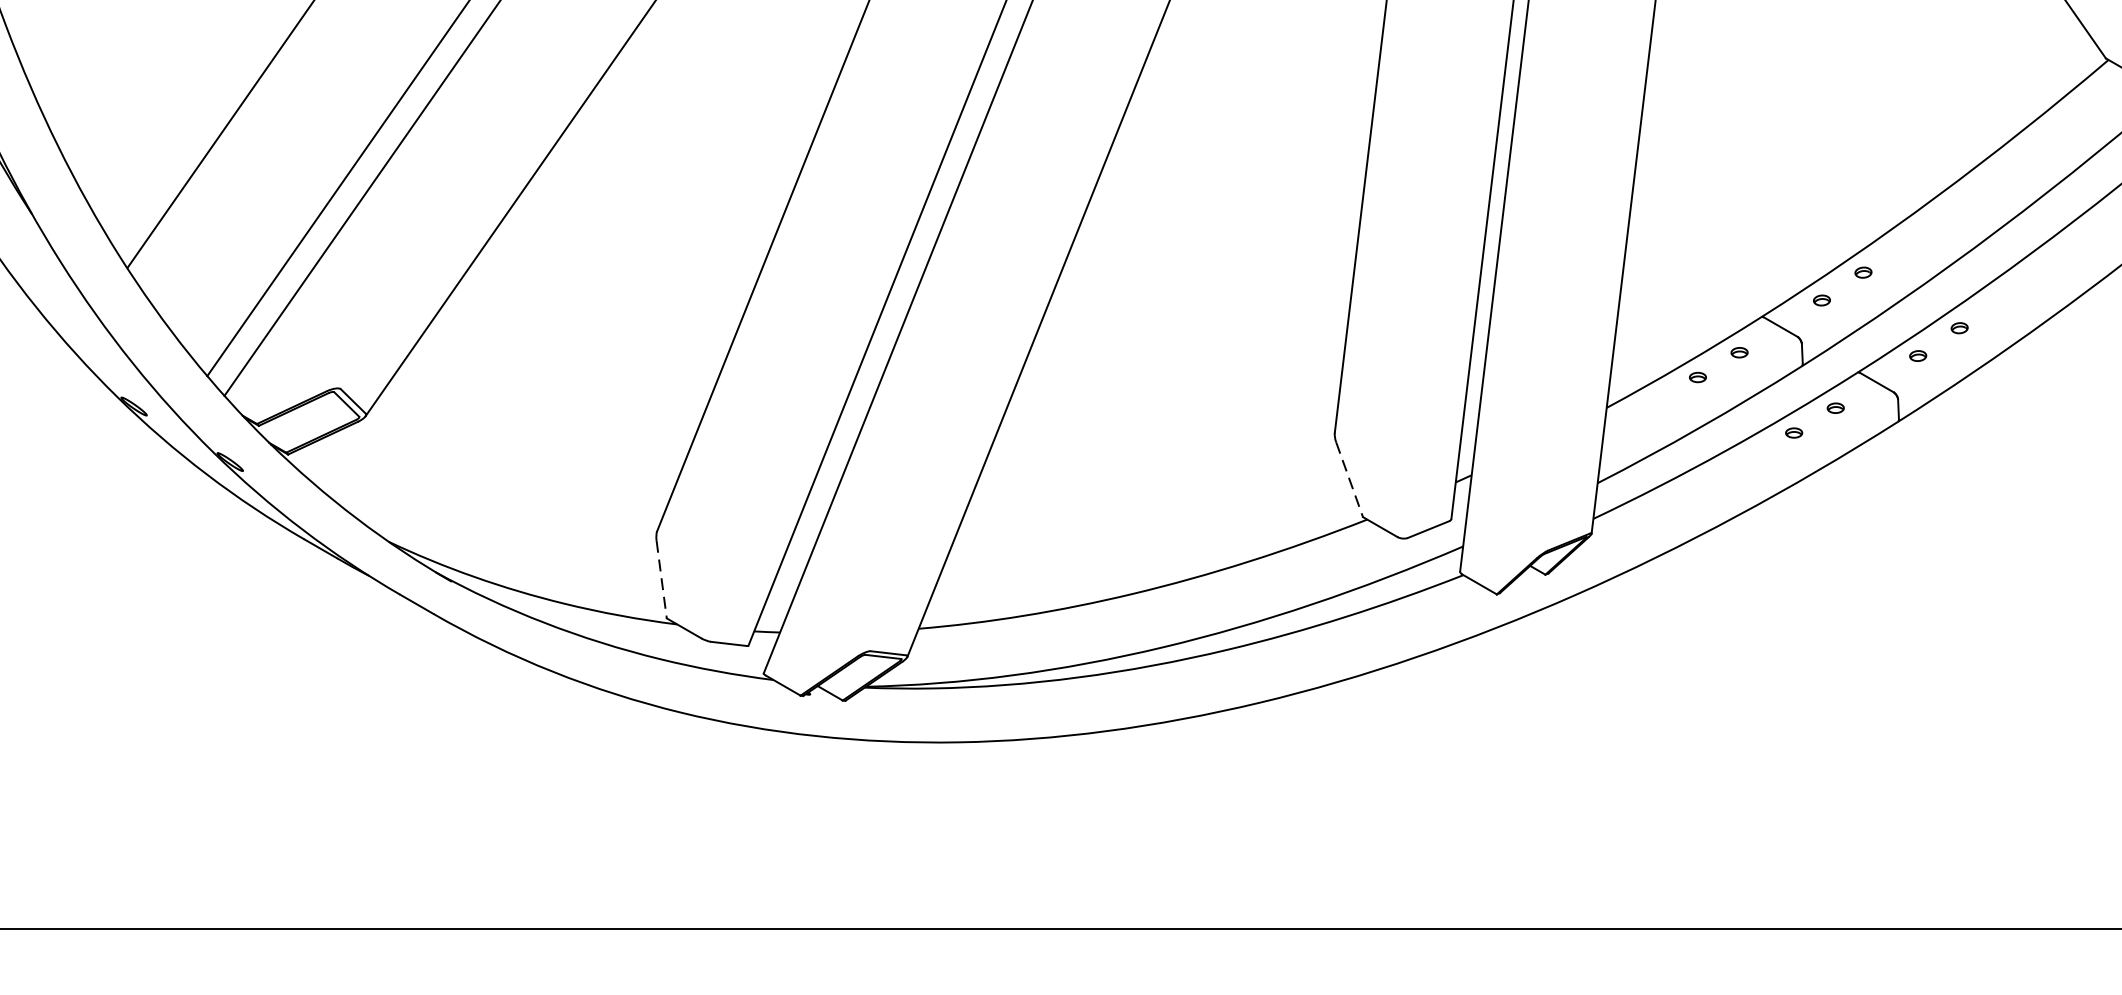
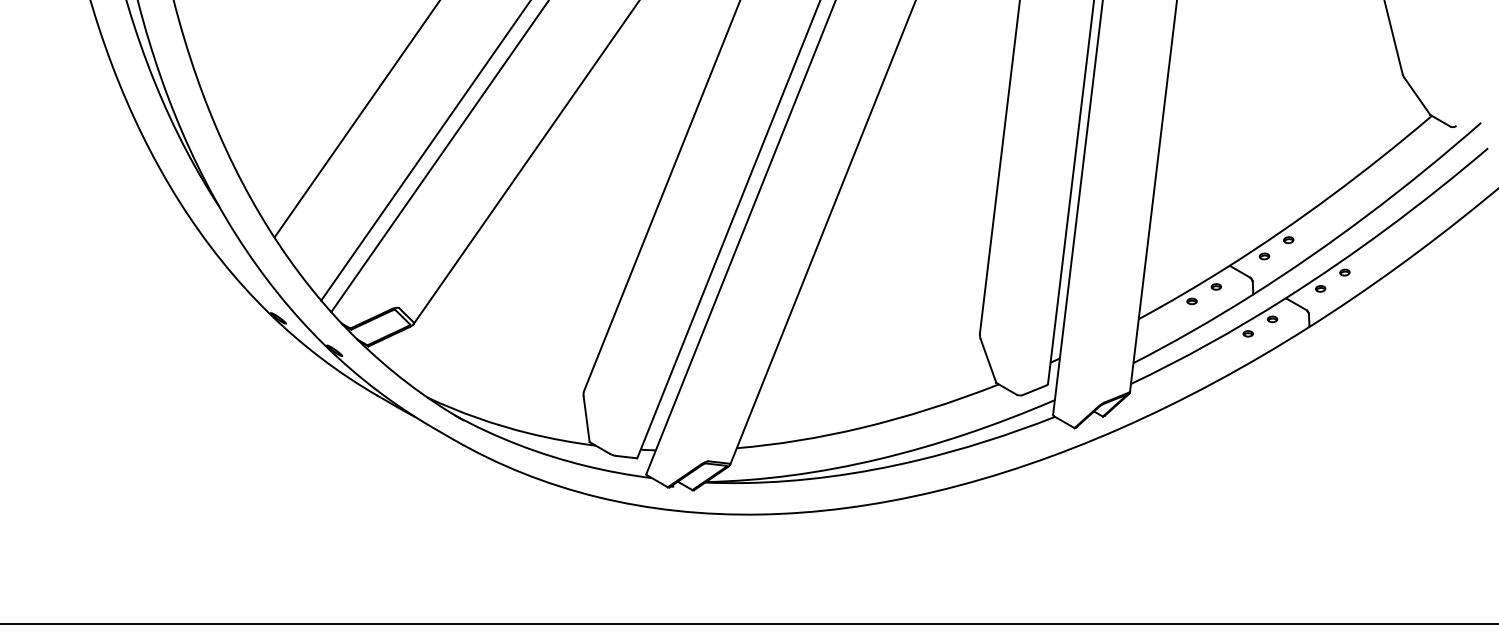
line: (1349, 480) -> (988, 361), dashed -> solid
line: (661, 579) -> (586, 419), dashed -> solid

